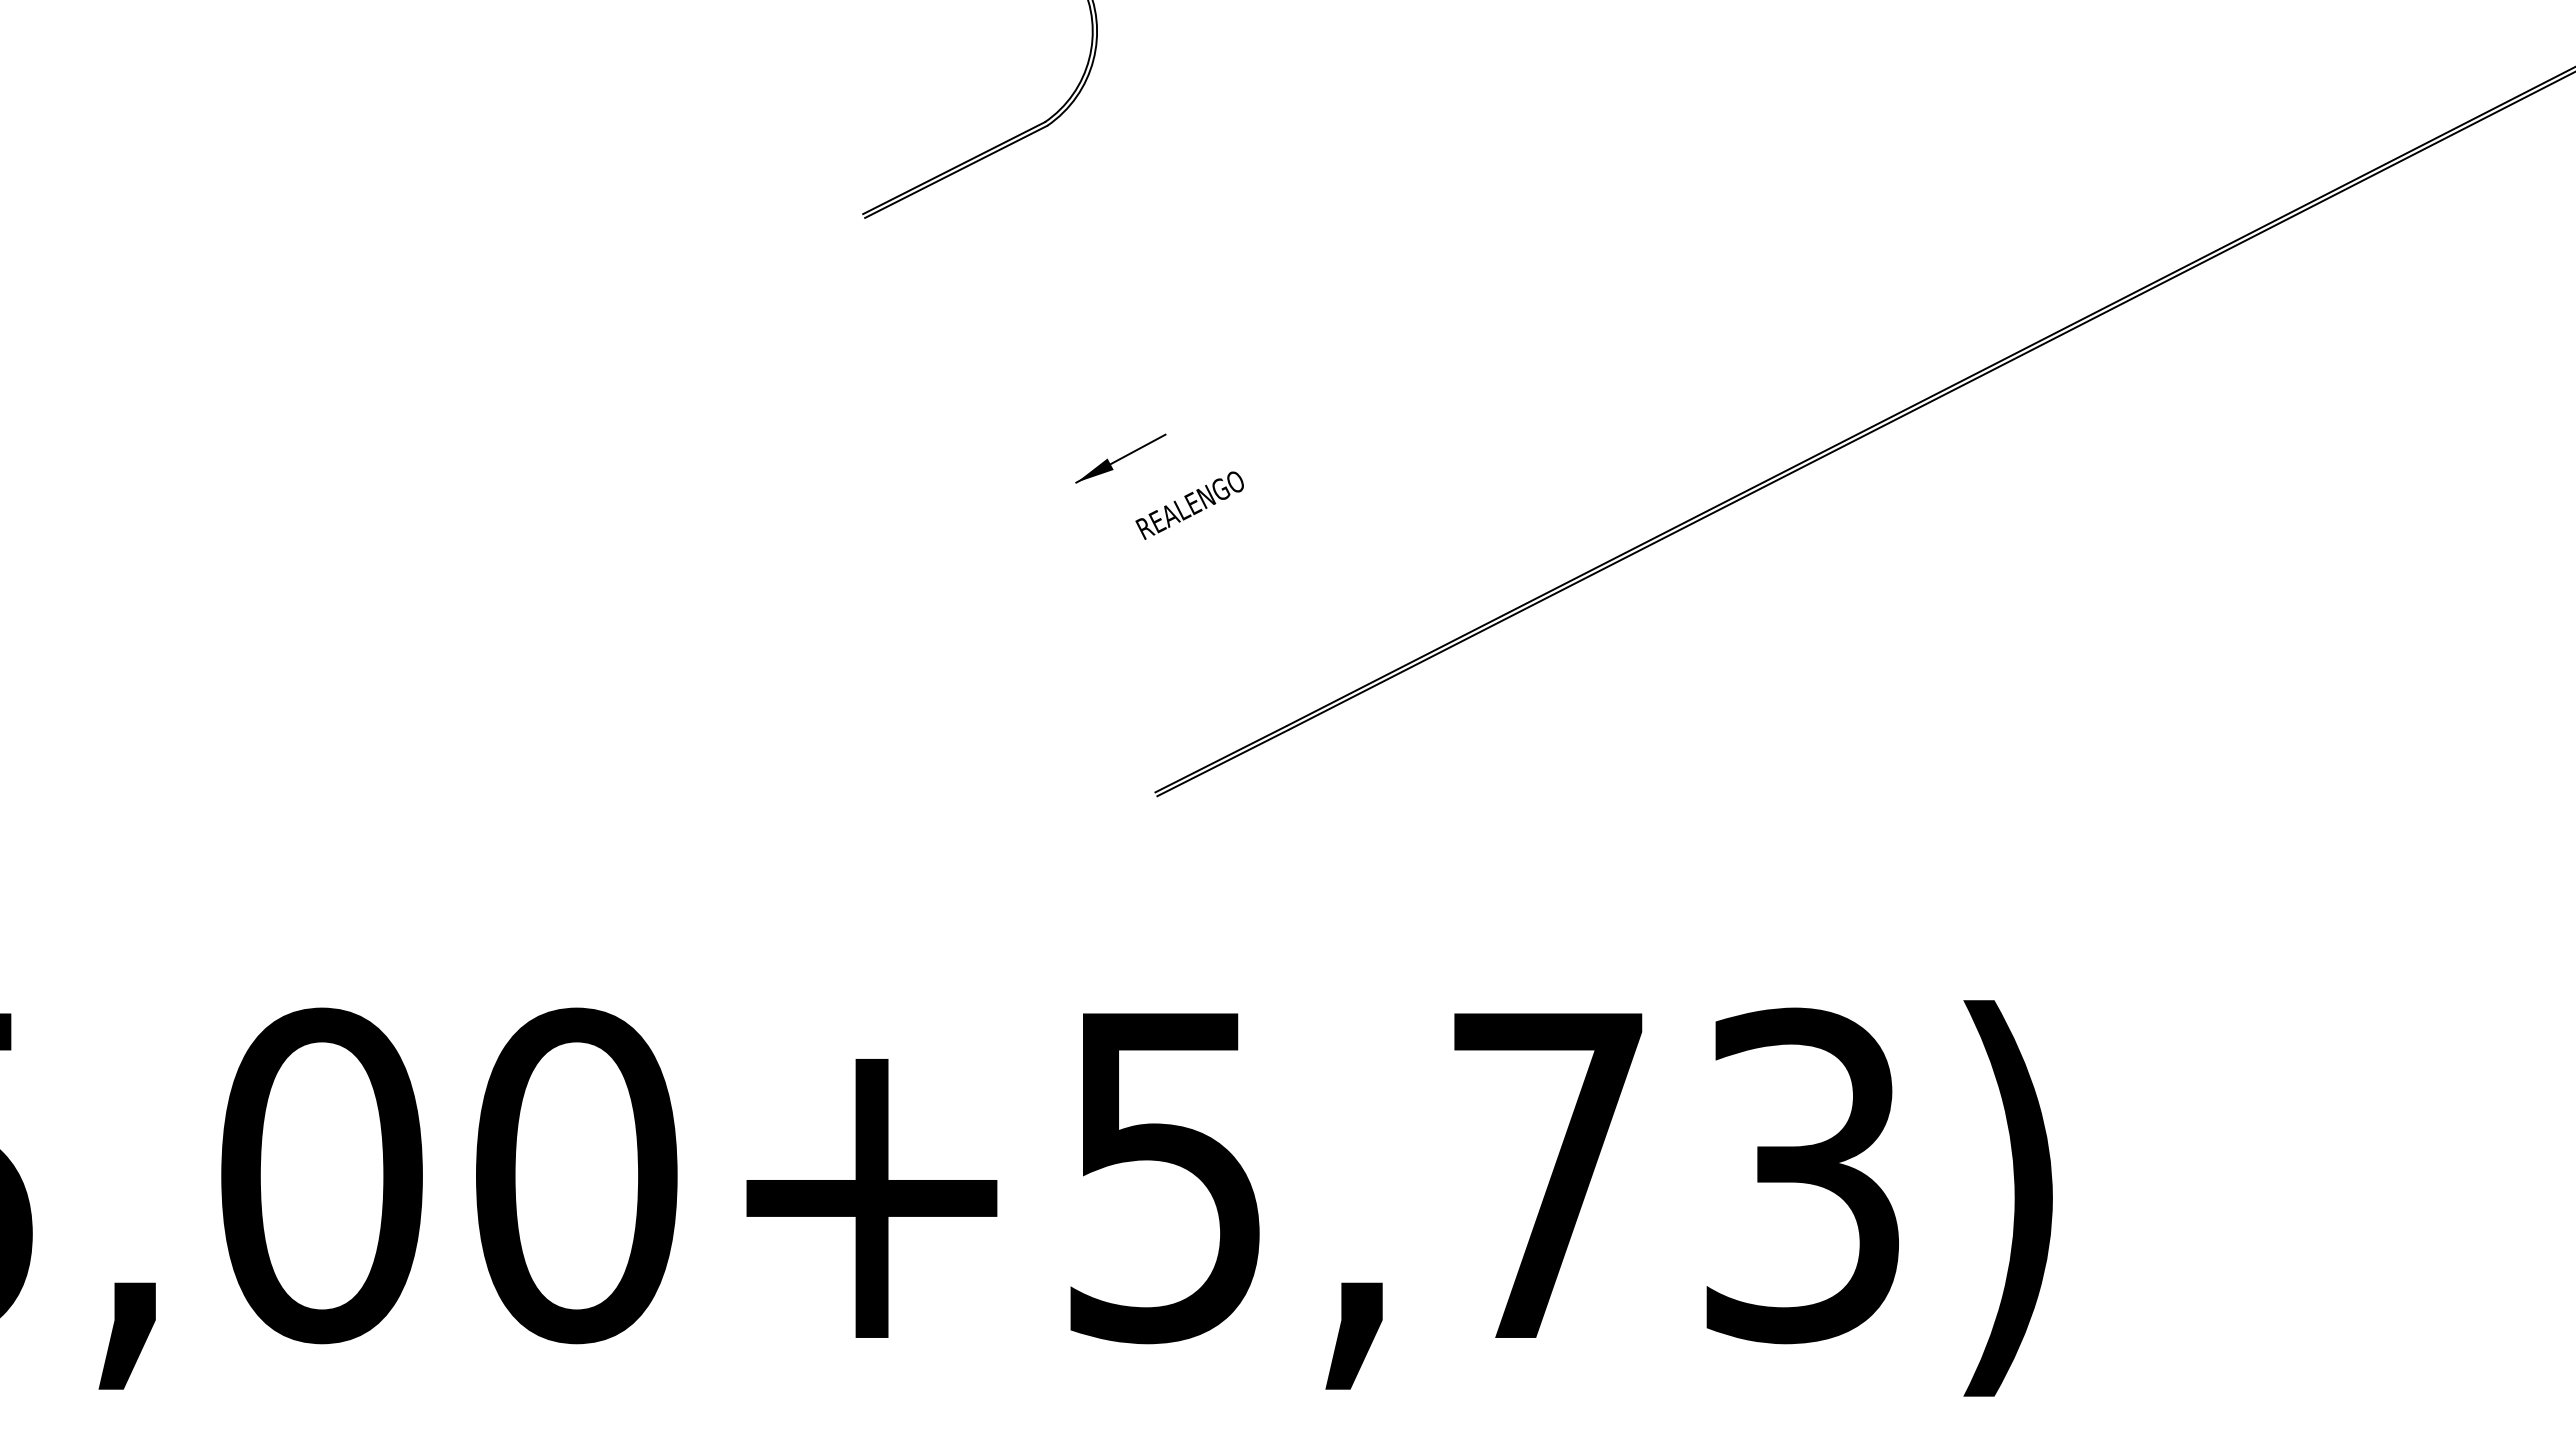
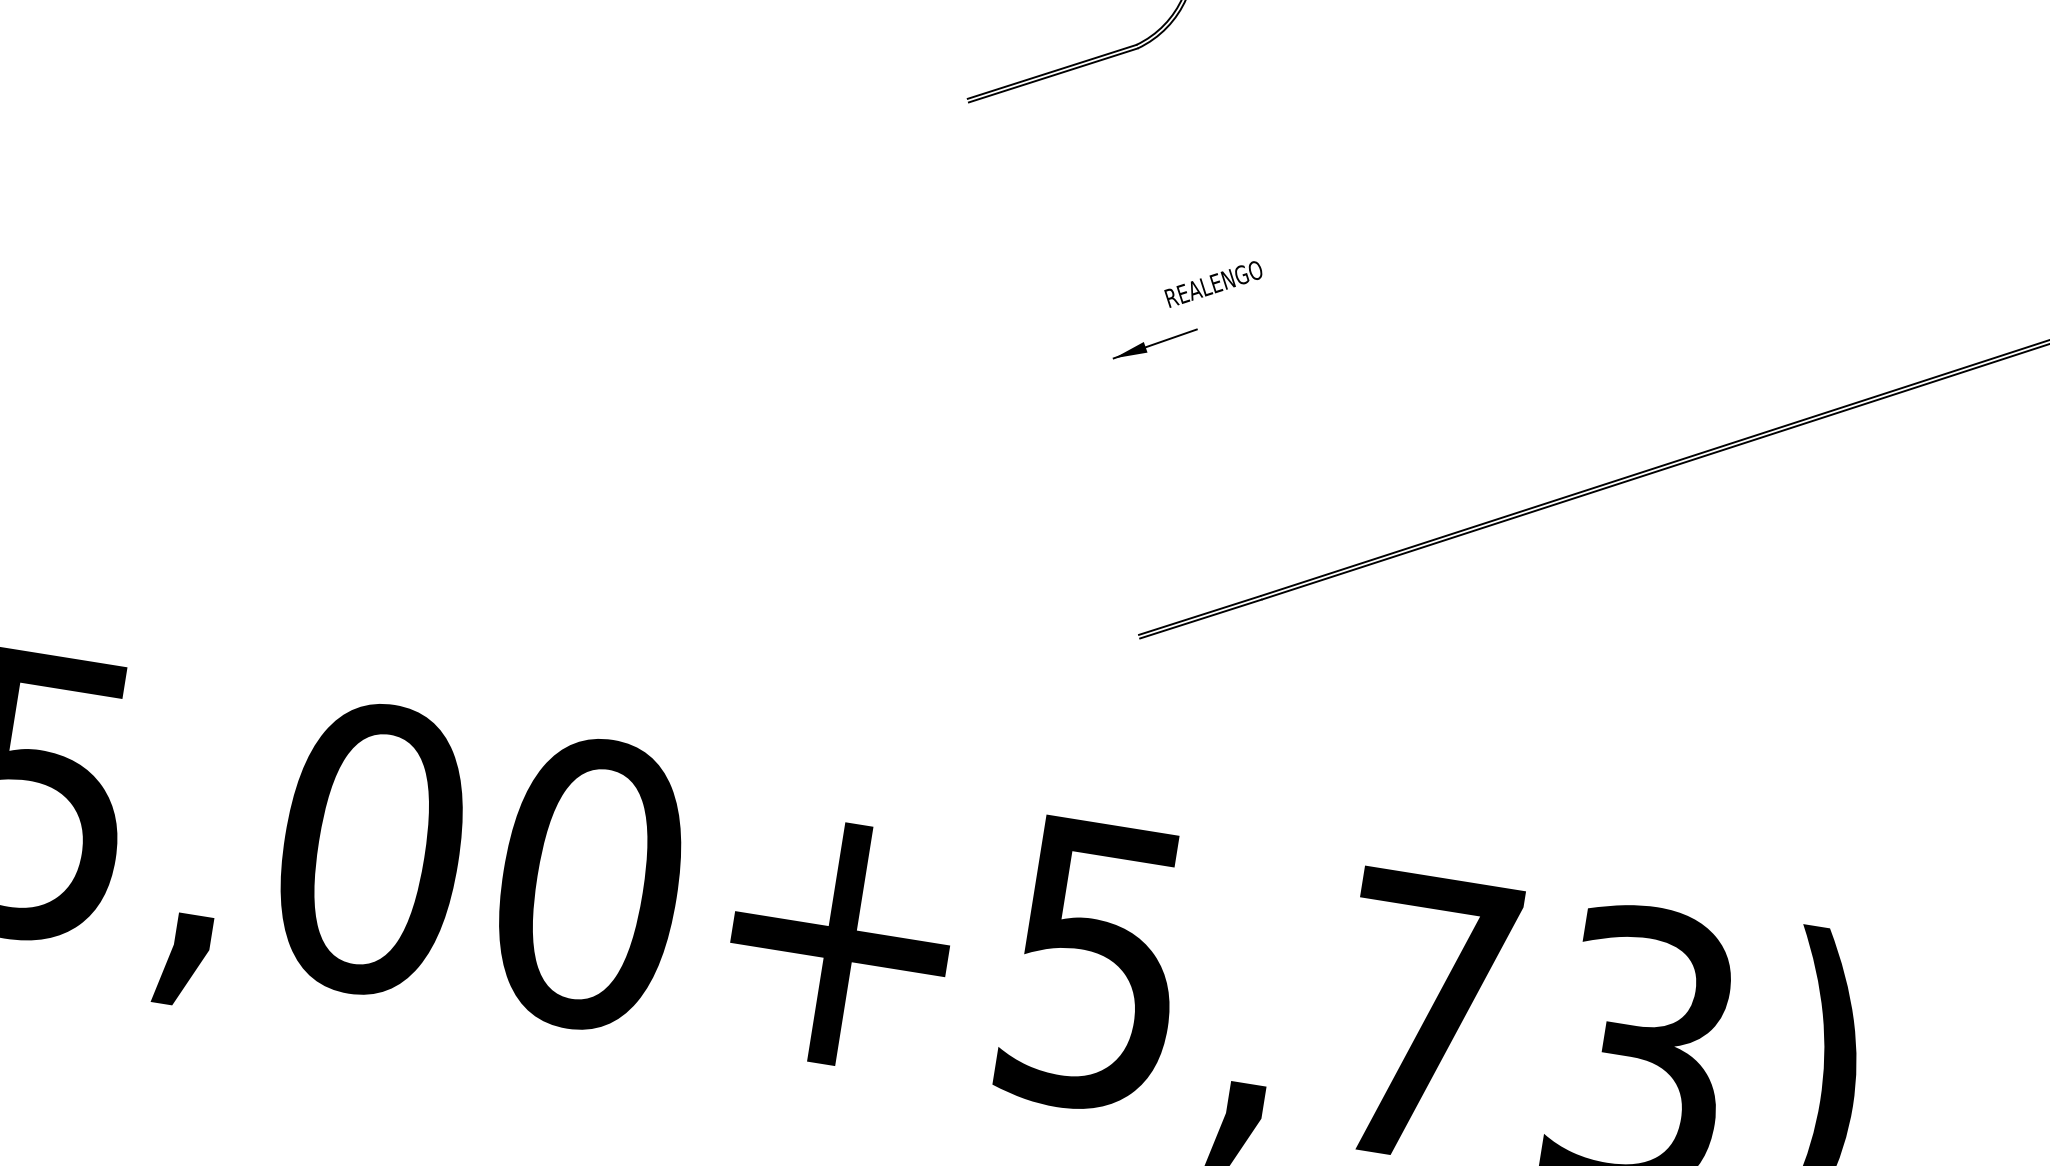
text: (1189, 505) -> (1212, 284), moved

